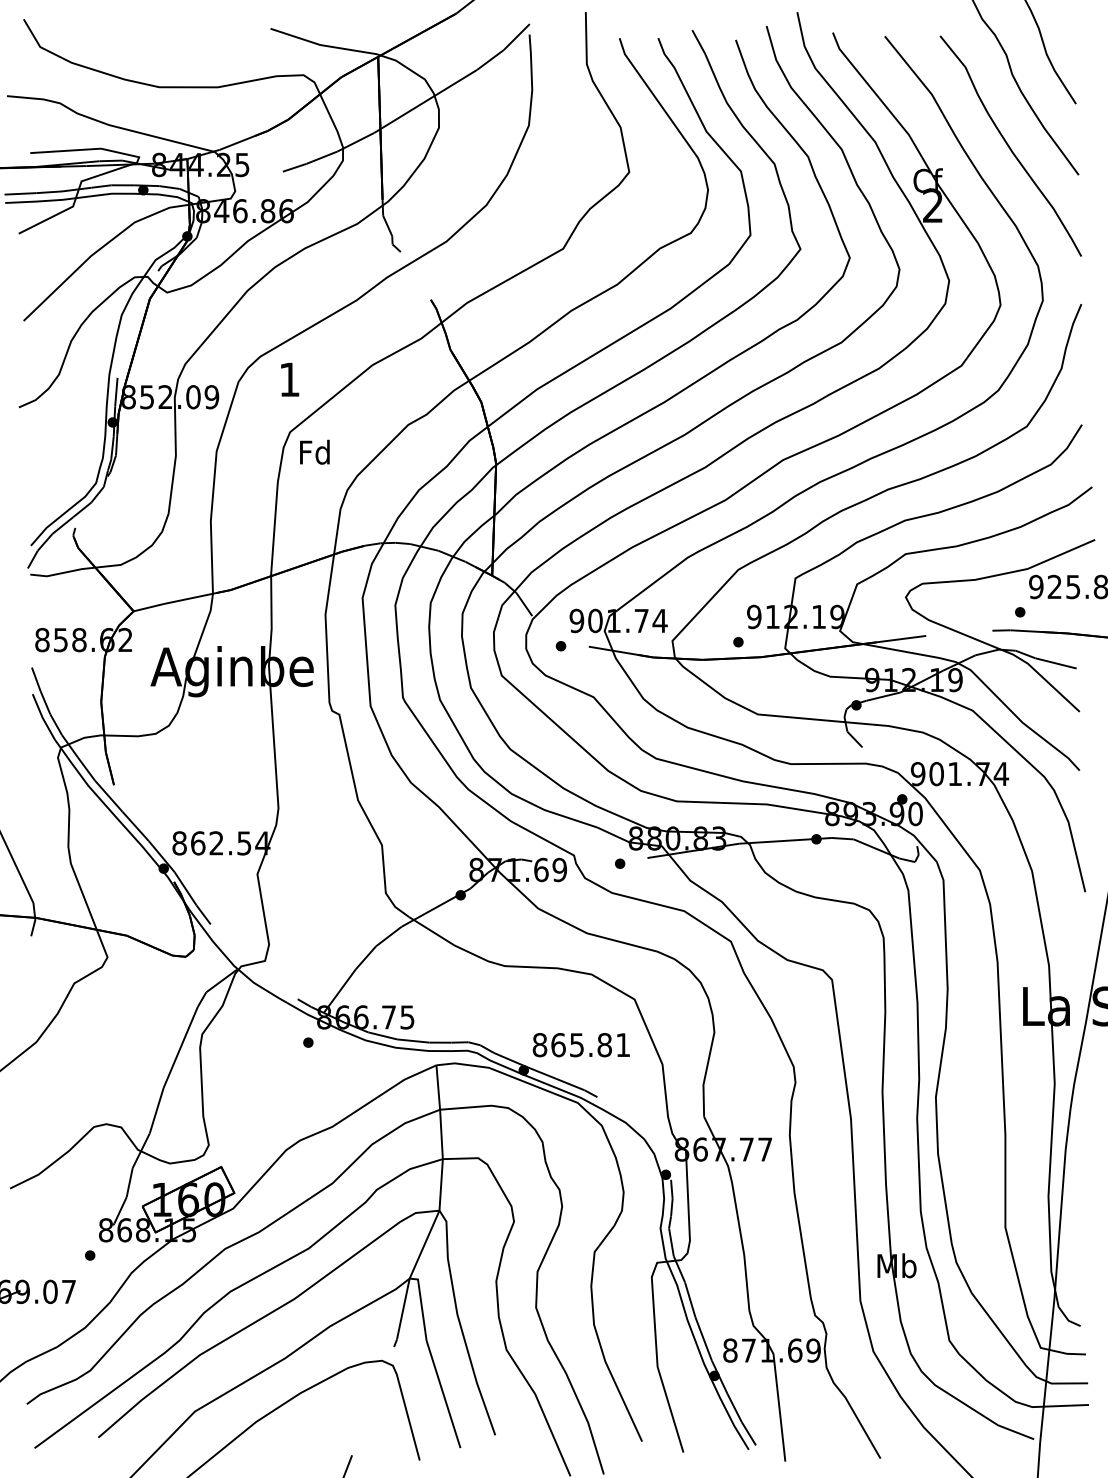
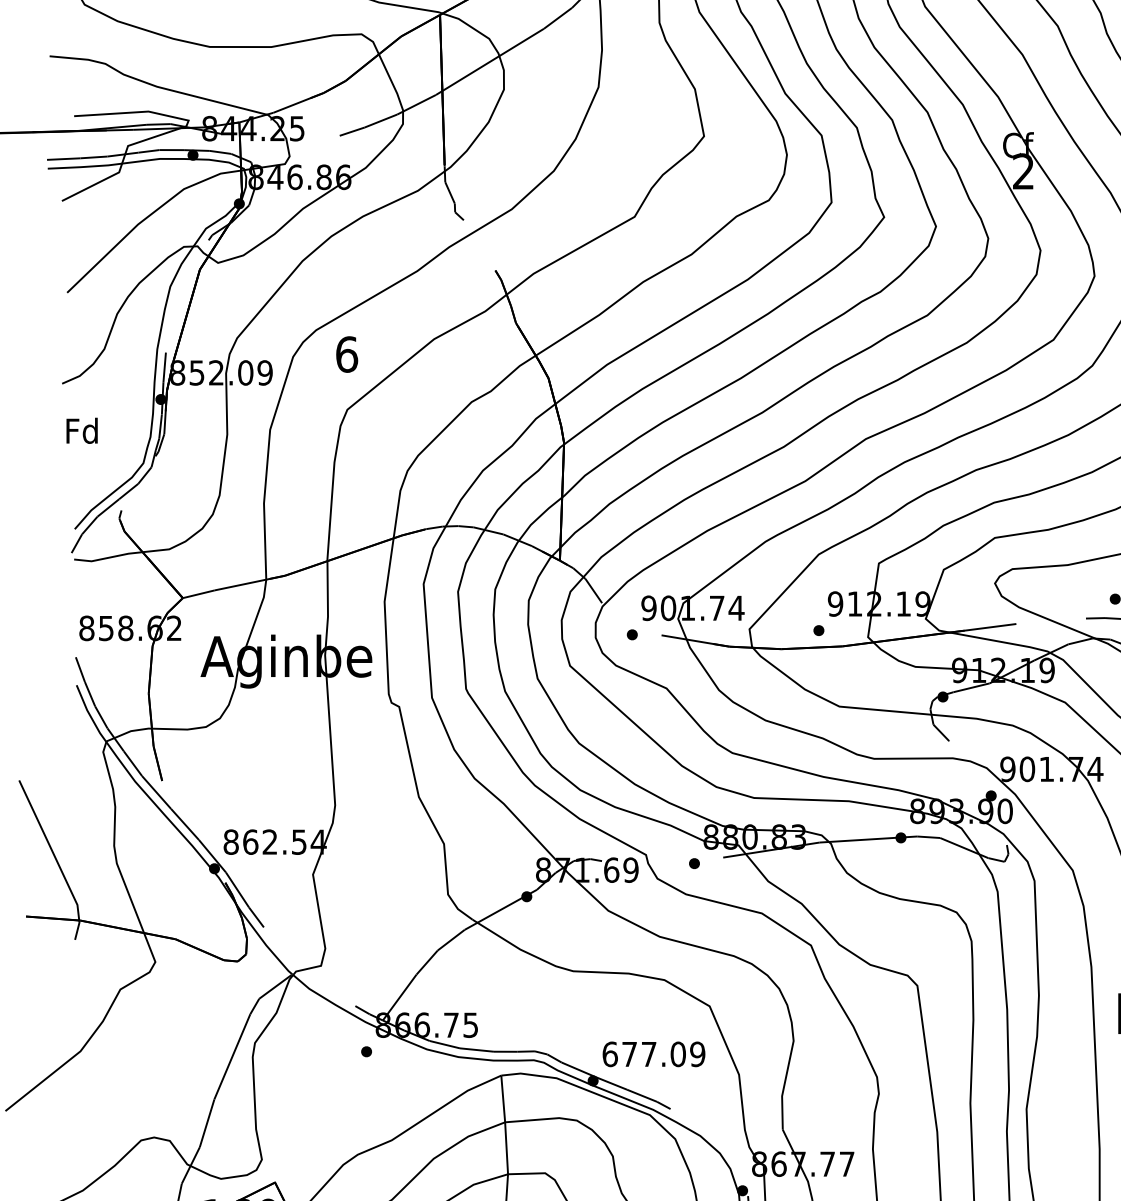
text: (289, 379) -> (346, 354), 1 -> 6
text: (314, 451) -> (81, 430), moved
text: (581, 1045) -> (653, 1054), 865.81 -> 677.09

